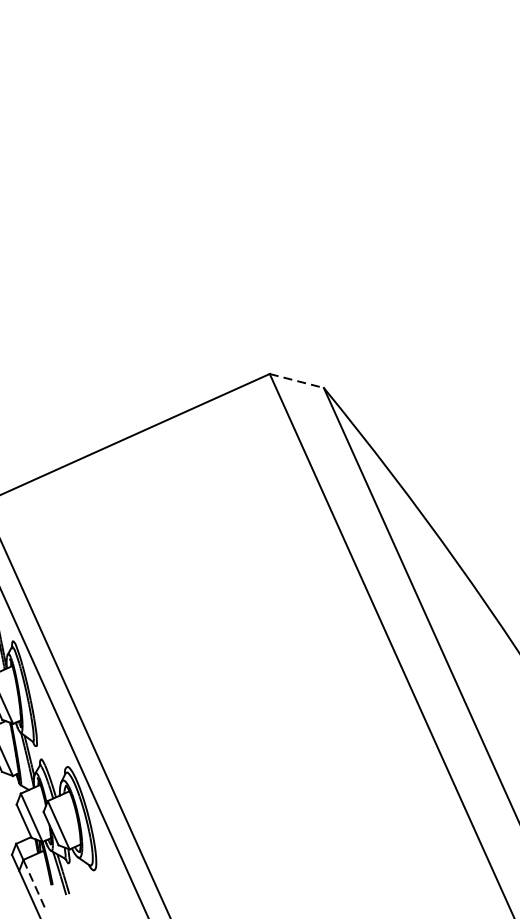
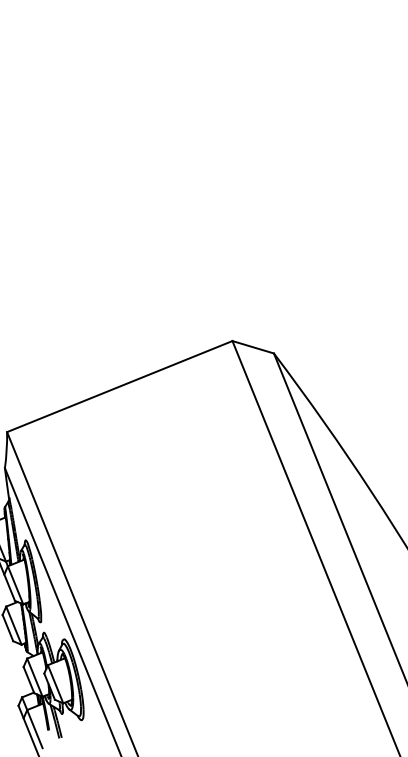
line: (297, 381) -> (253, 347), dashed -> solid
line: (35, 884) -> (35, 729), dashed -> solid

